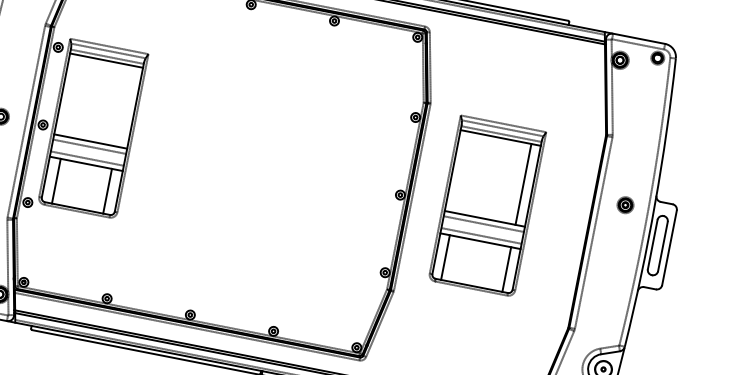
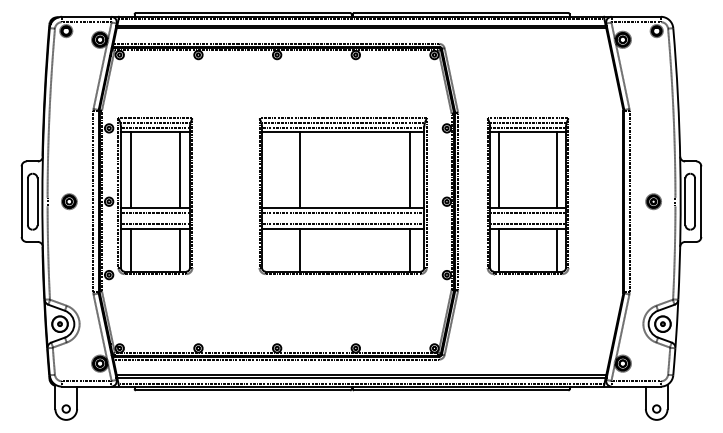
line: (73, 95) -> (131, 169), added
line: (124, 105) -> (179, 169), added
part: (291, 166) -> (342, 195), added
line: (462, 171) -> (499, 169), added
part: (625, 204) -> (653, 201), moved

